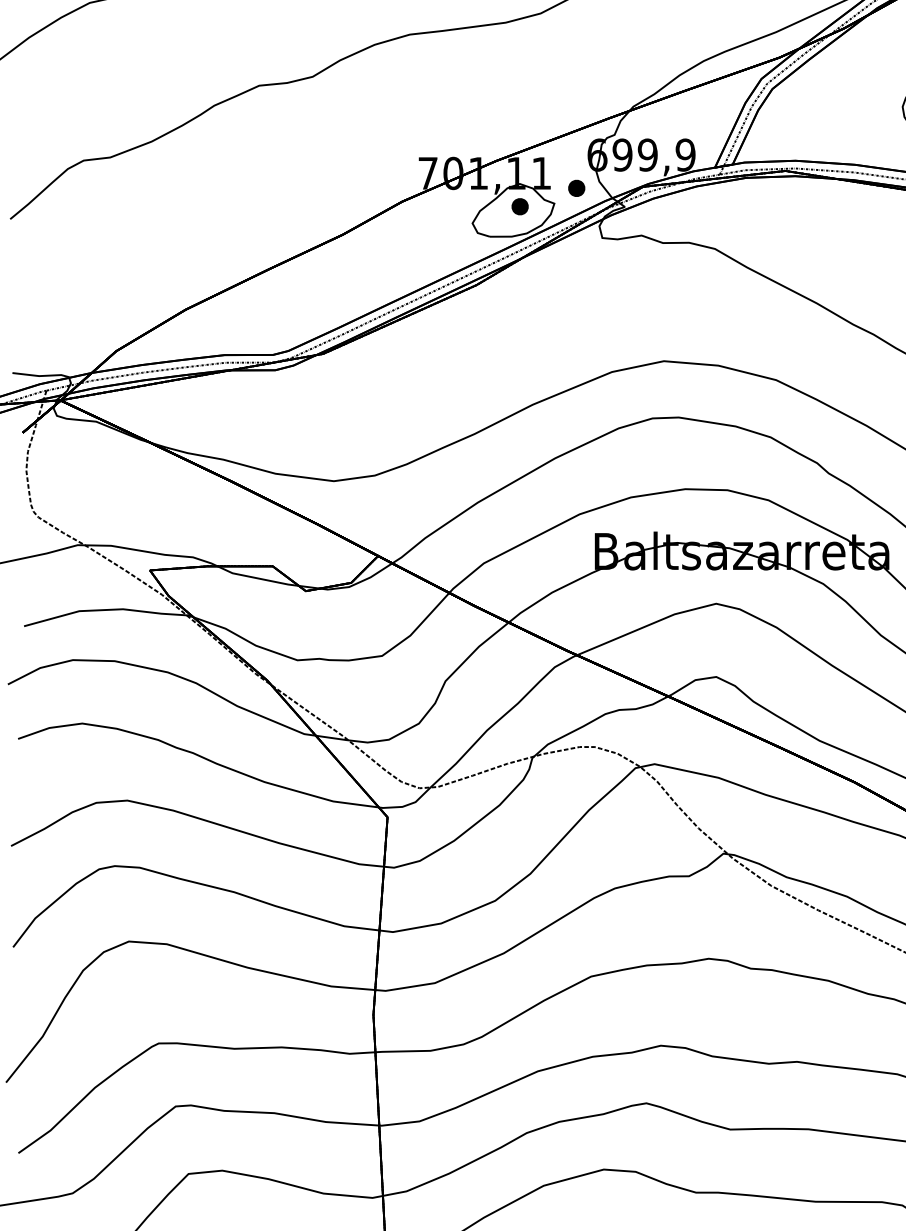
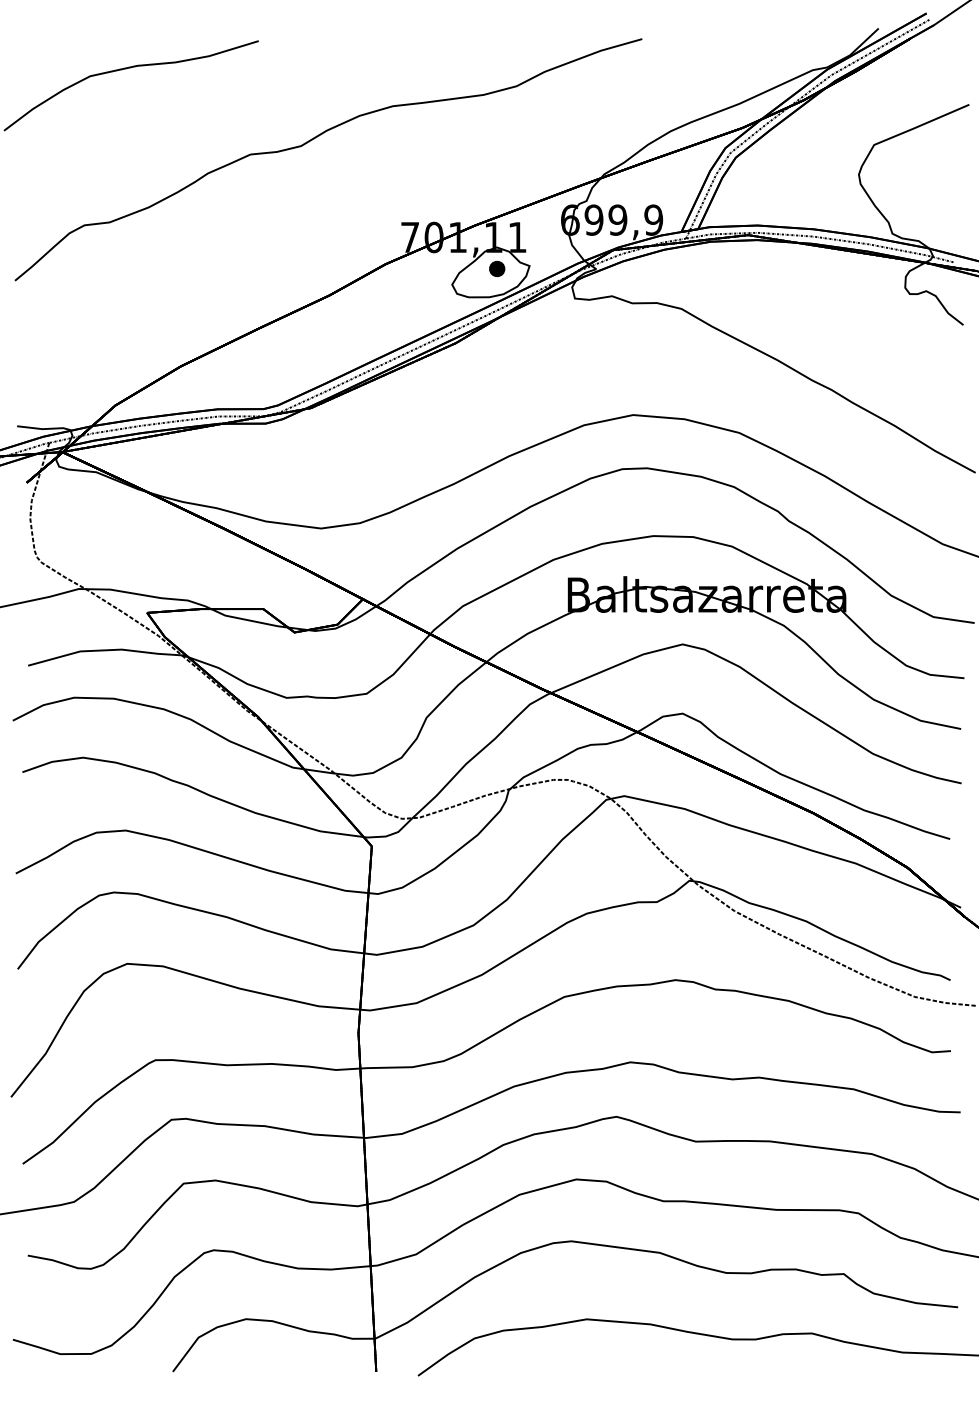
part: (576, 188) -> (550, 251), removed

